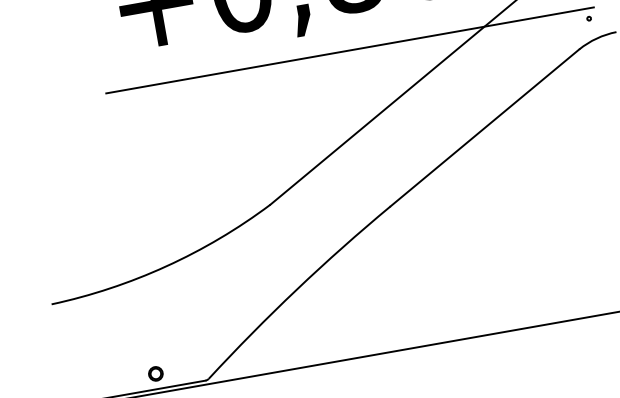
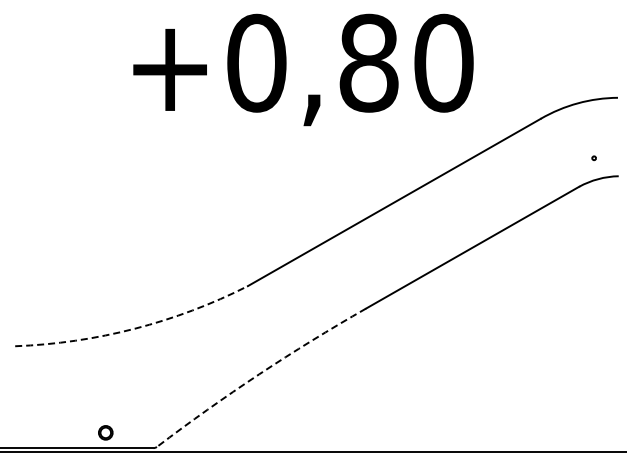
line: (349, 51) -> (352, 148), removed
arc: (166, 266) -> (134, 328), solid -> dashed
arc: (297, 289) -> (259, 374), solid -> dashed

